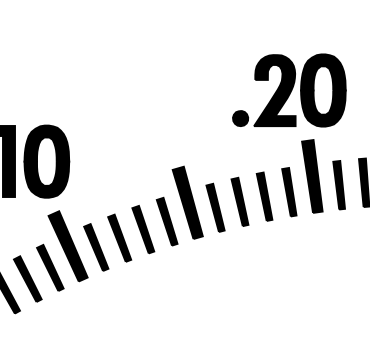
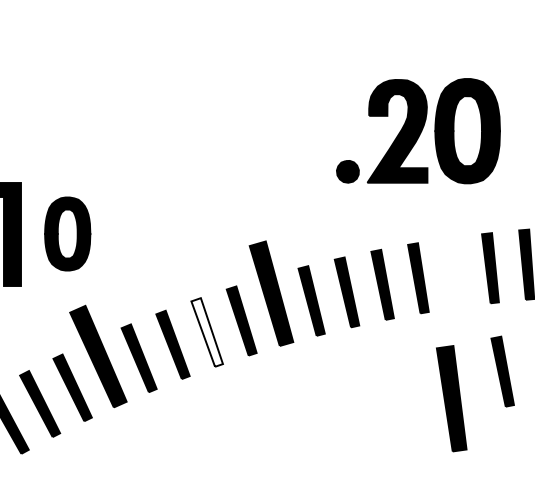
part: (46, 161) -> (67, 233), size x0.7
part: (312, 176) -> (451, 398), moved
fill: (143, 229) -> (207, 332), removed
part: (347, 256) -> (502, 371), added

